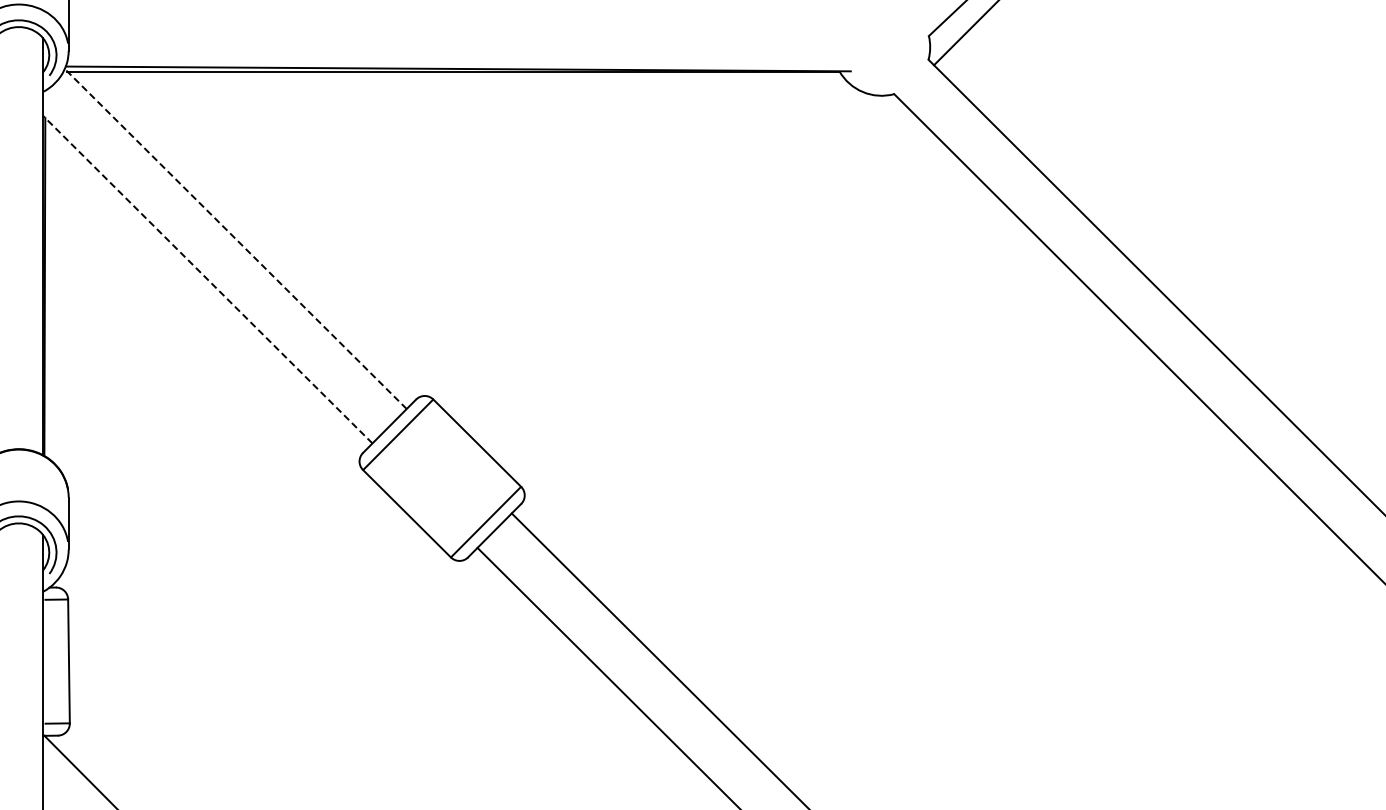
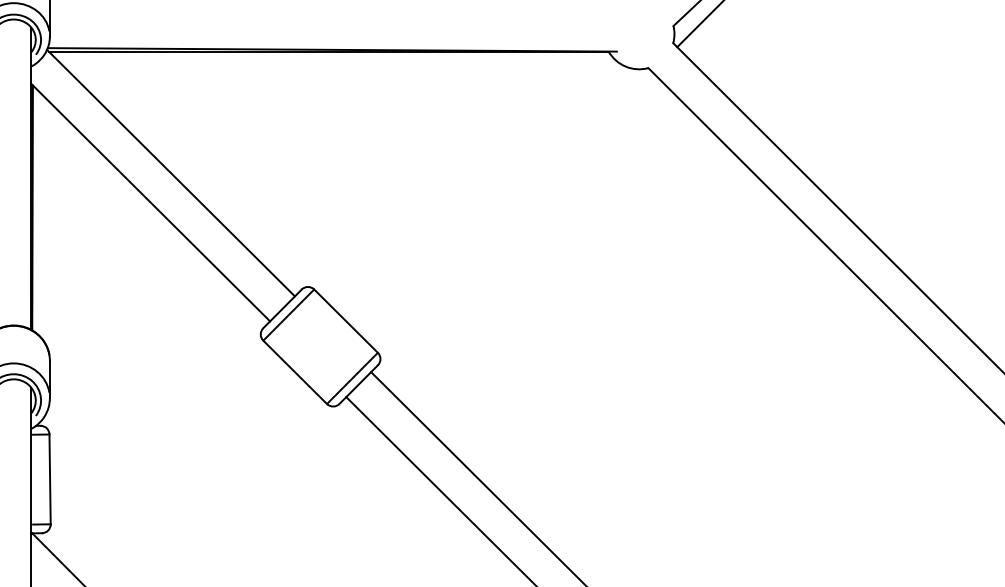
line: (235, 238) -> (170, 172), dashed -> solid
line: (207, 279) -> (150, 202), dashed -> solid

